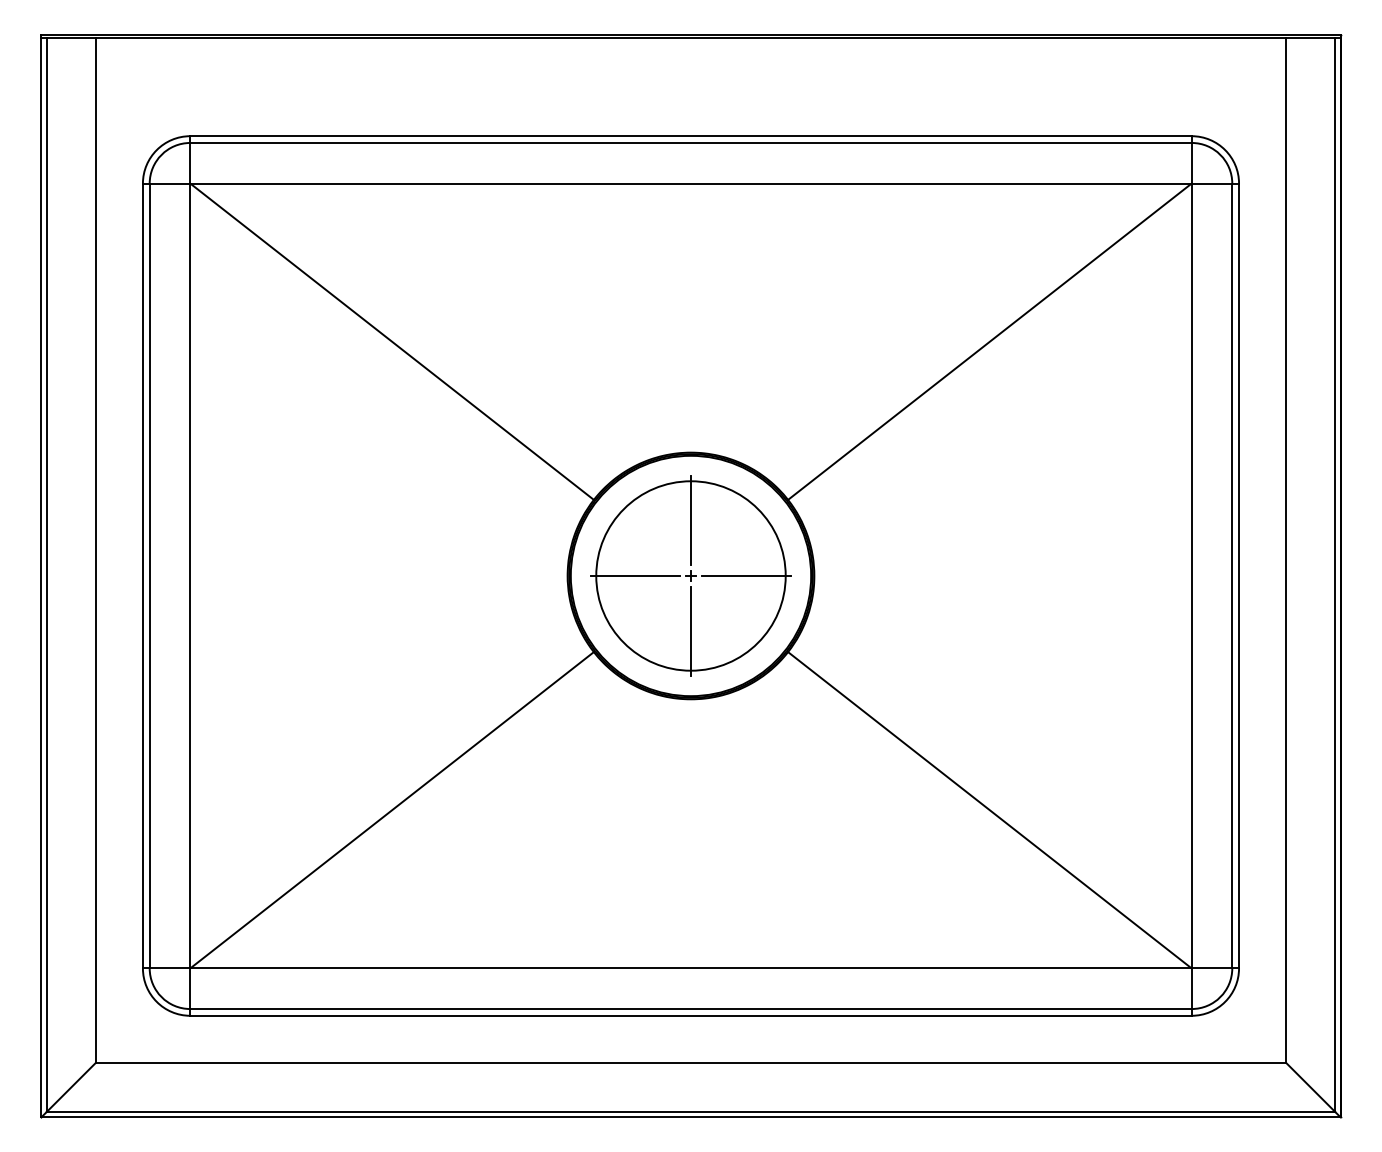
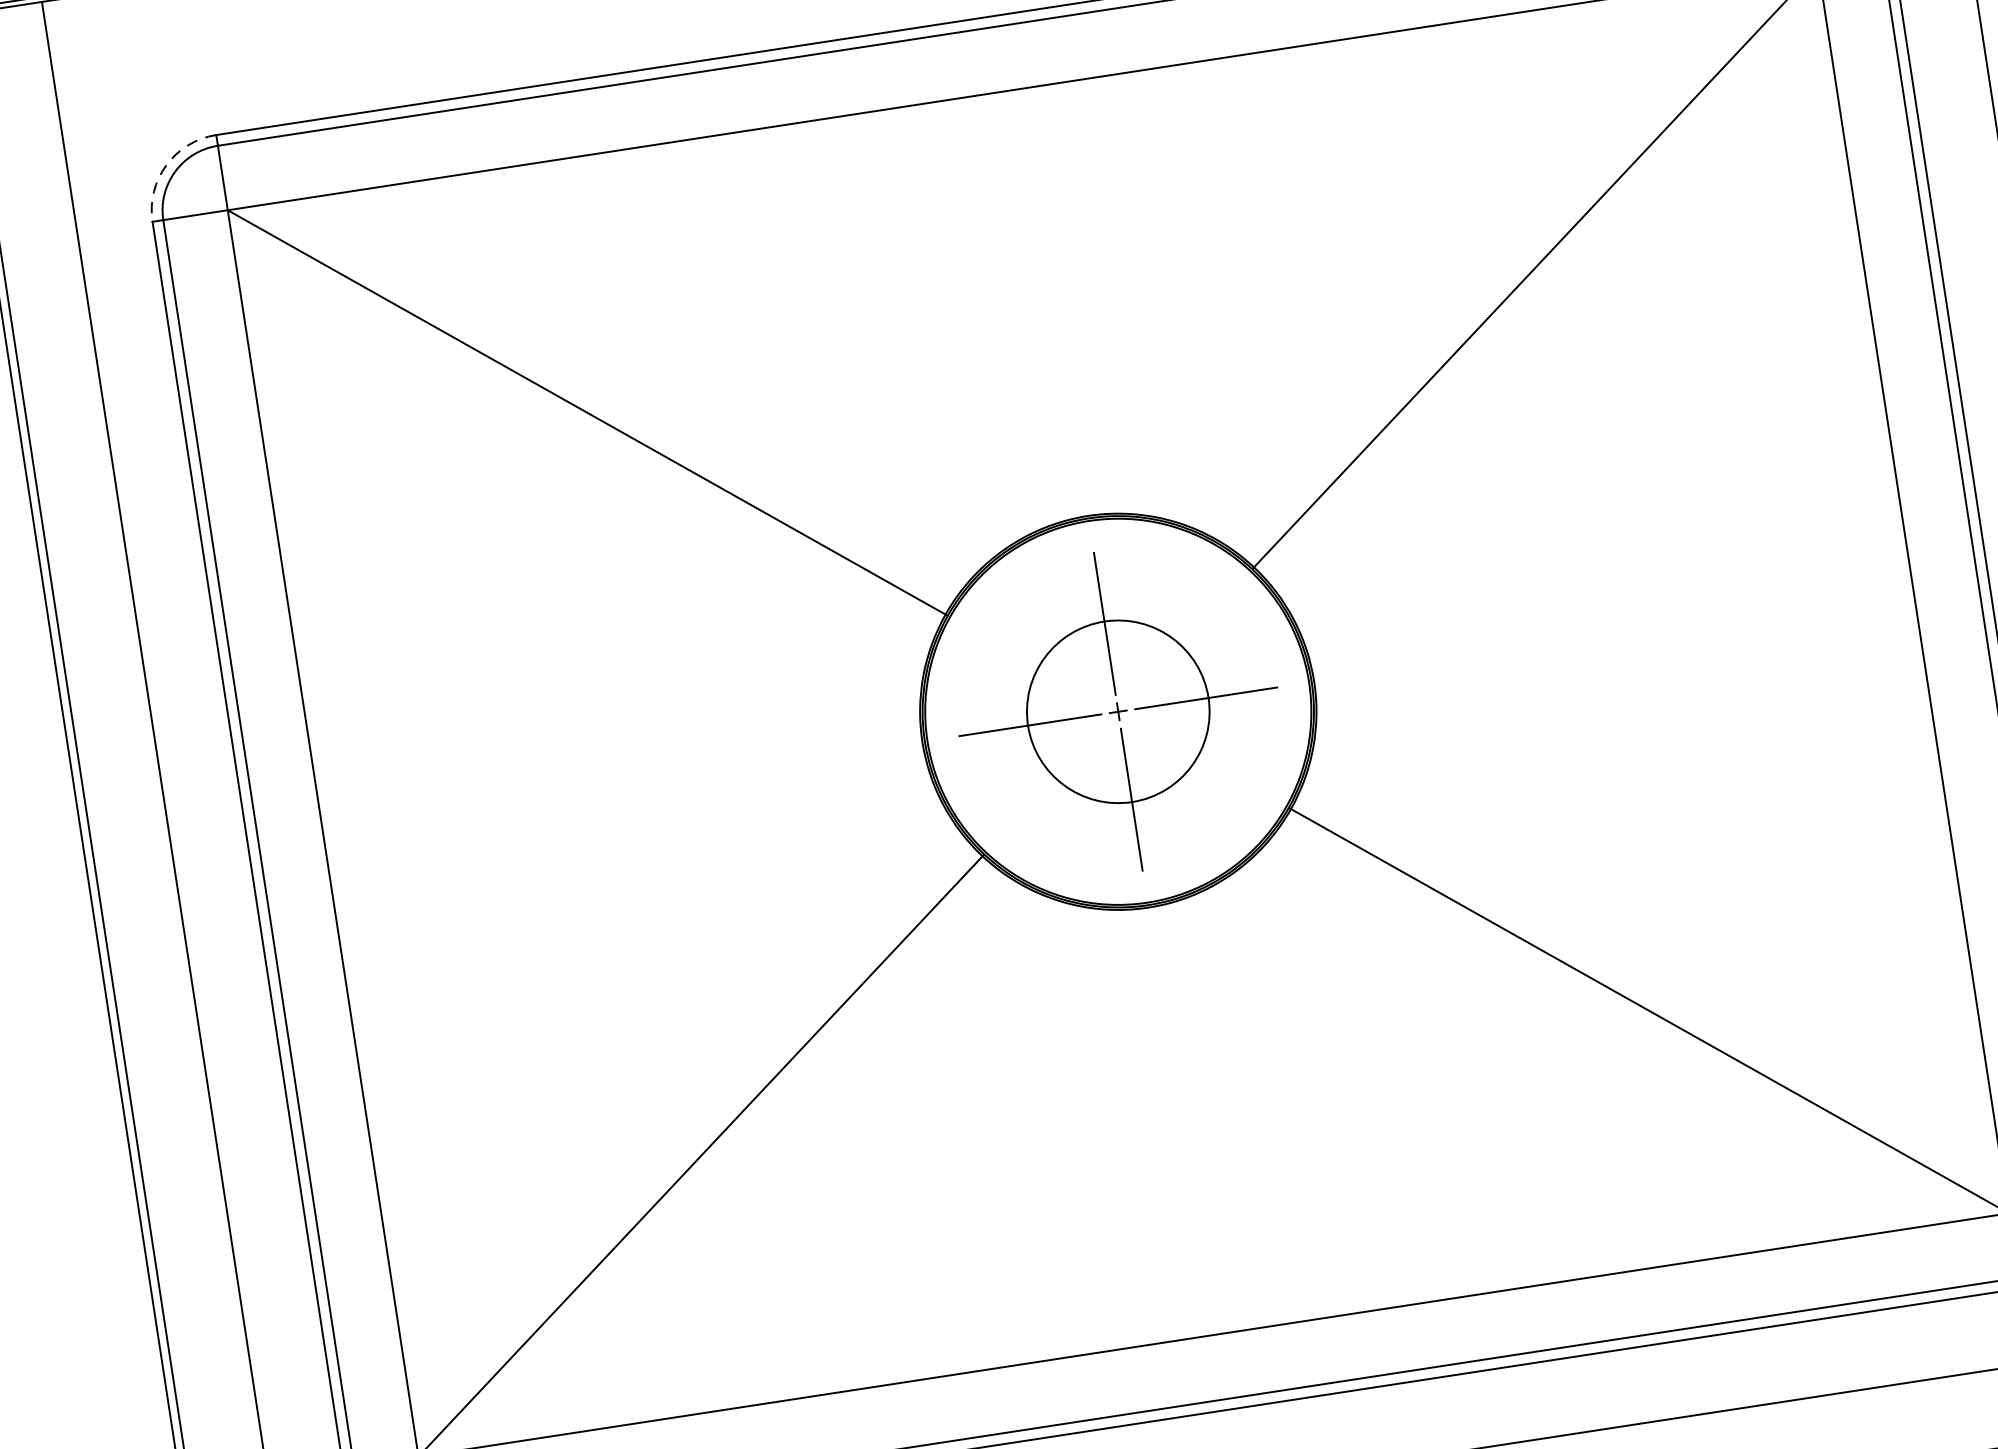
arc: (156, 150) -> (166, 165), solid -> dashed
circle: (690, 575) -> (1117, 711), size x0.6

